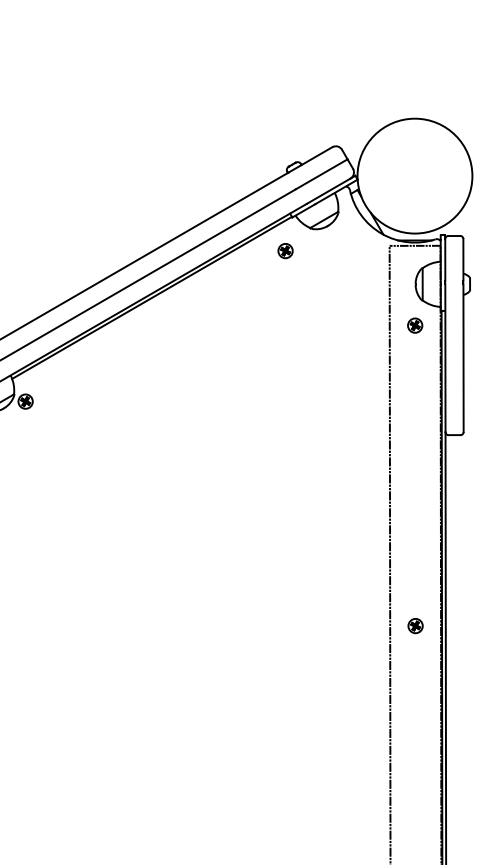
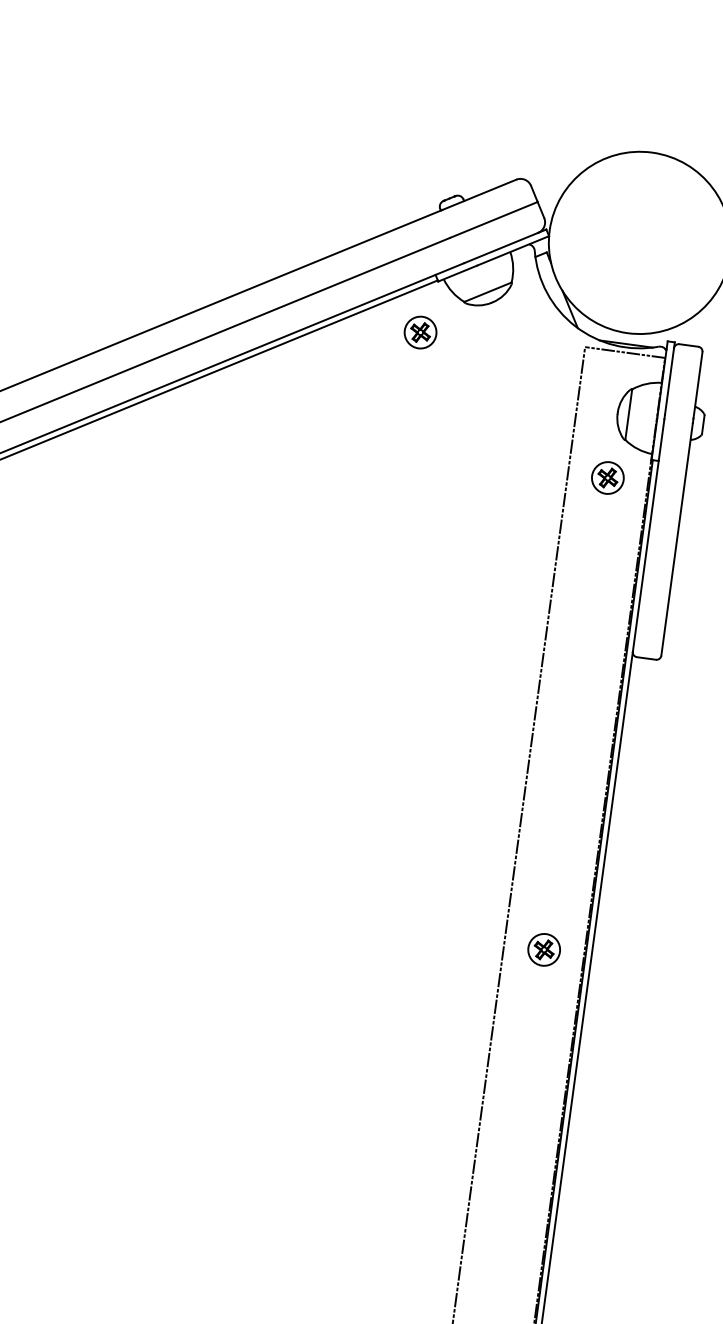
part: (285, 251) -> (420, 333), size x1.4
part: (415, 325) -> (608, 477), size x1.4
part: (415, 626) -> (543, 950), size x1.4

